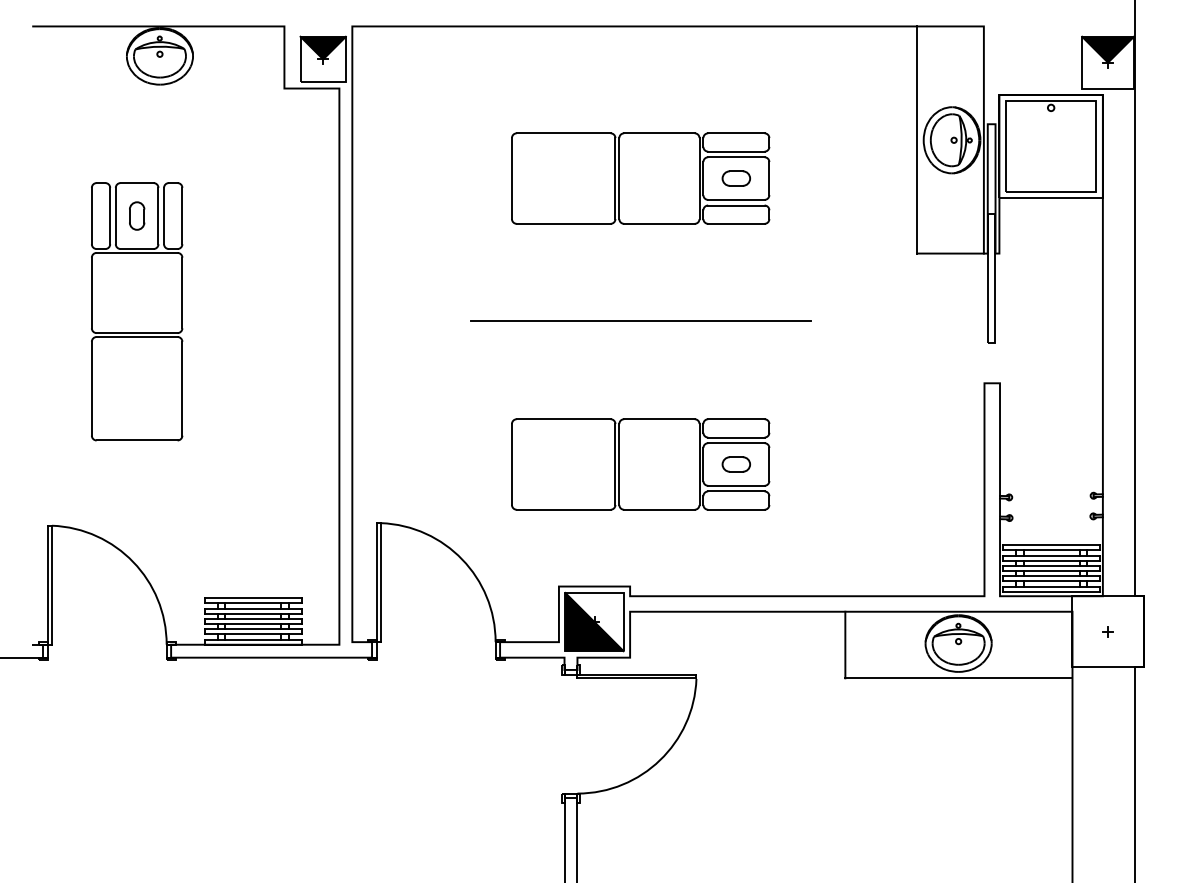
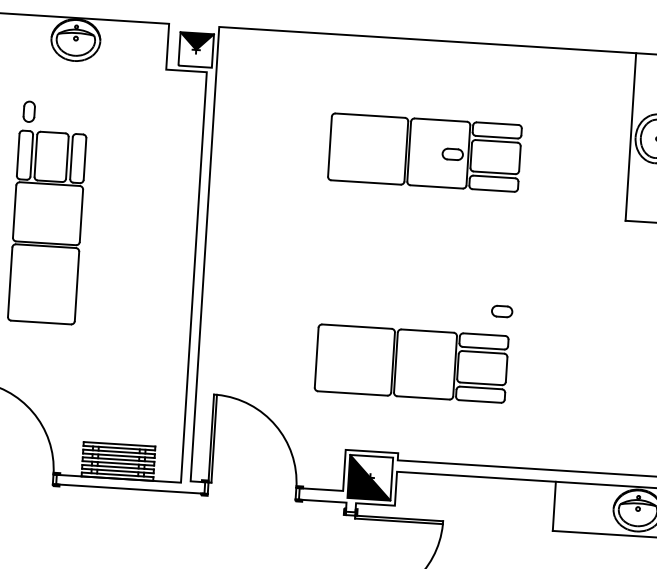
part: (735, 178) -> (452, 154), moved
part: (137, 215) -> (29, 111), moved
line: (640, 320) -> (418, 257), removed
part: (735, 464) -> (501, 311), moved

